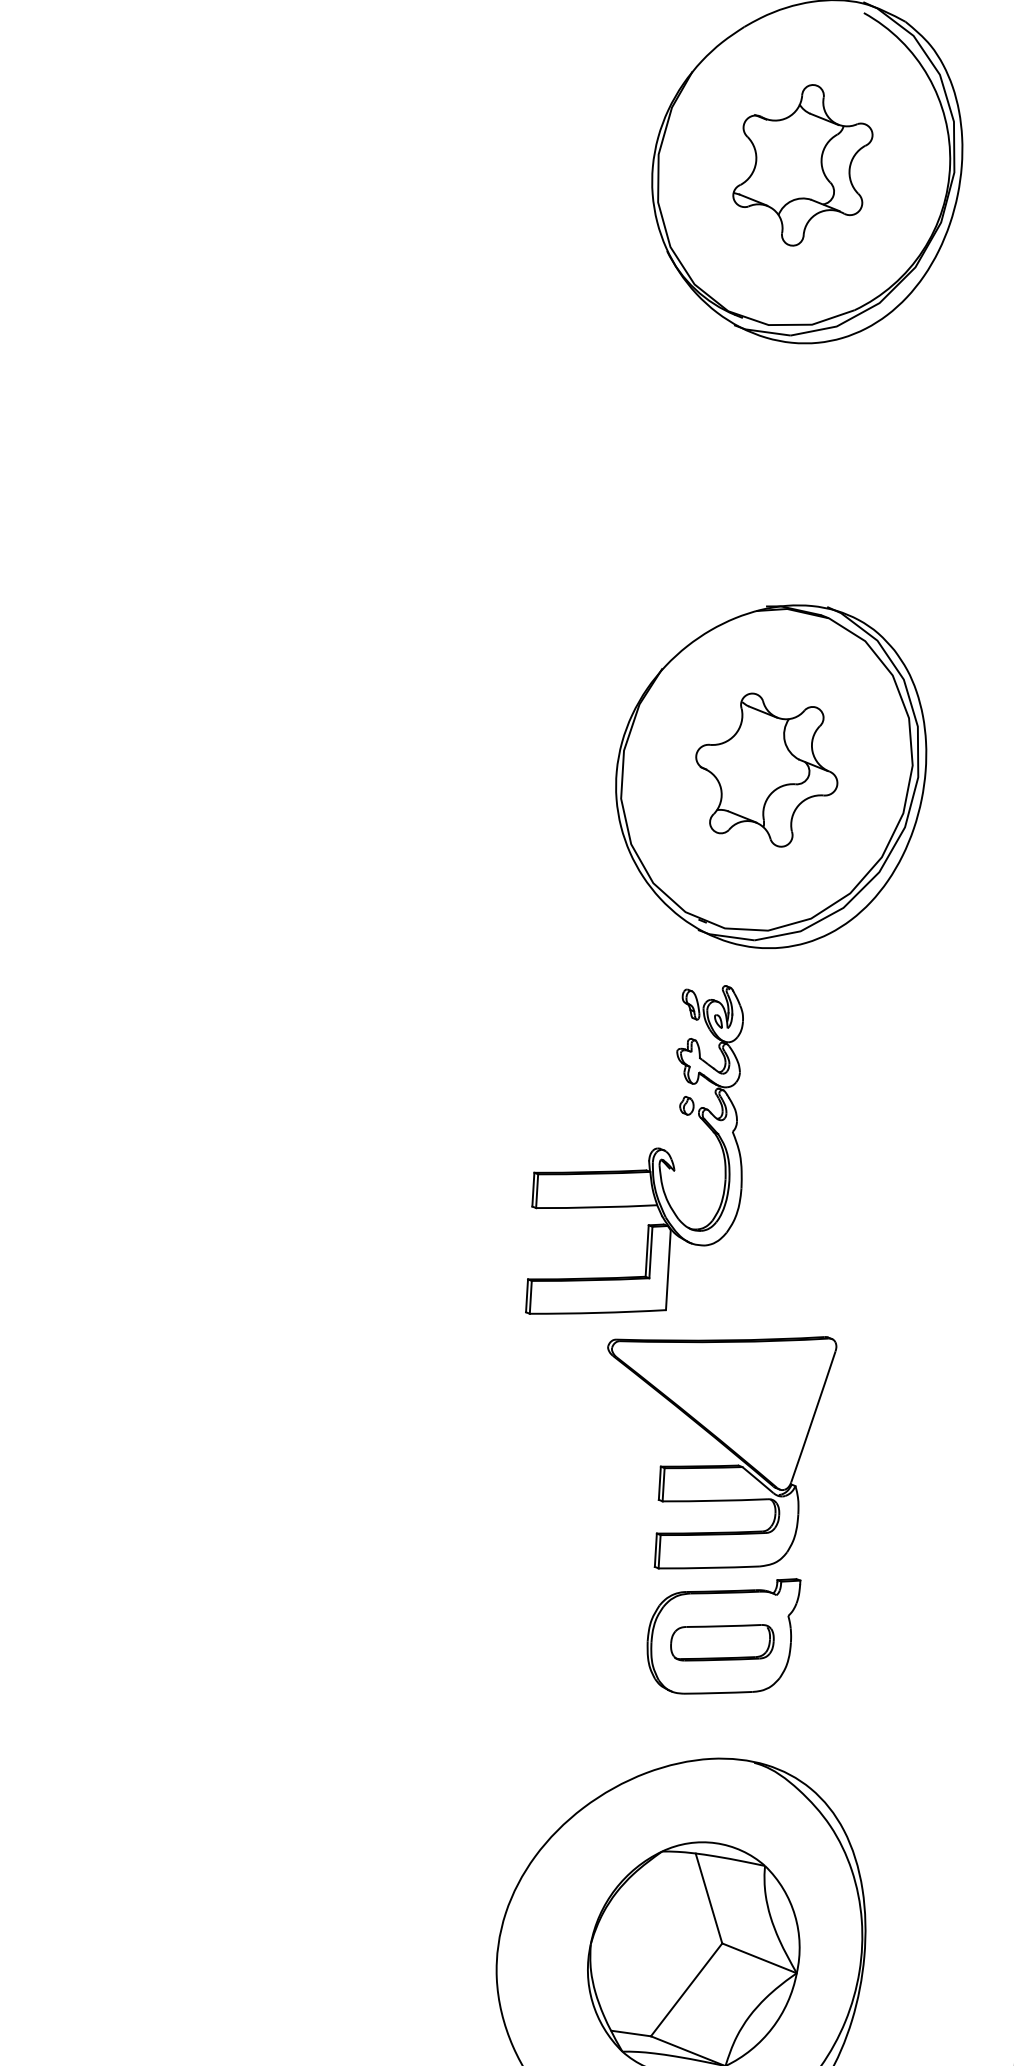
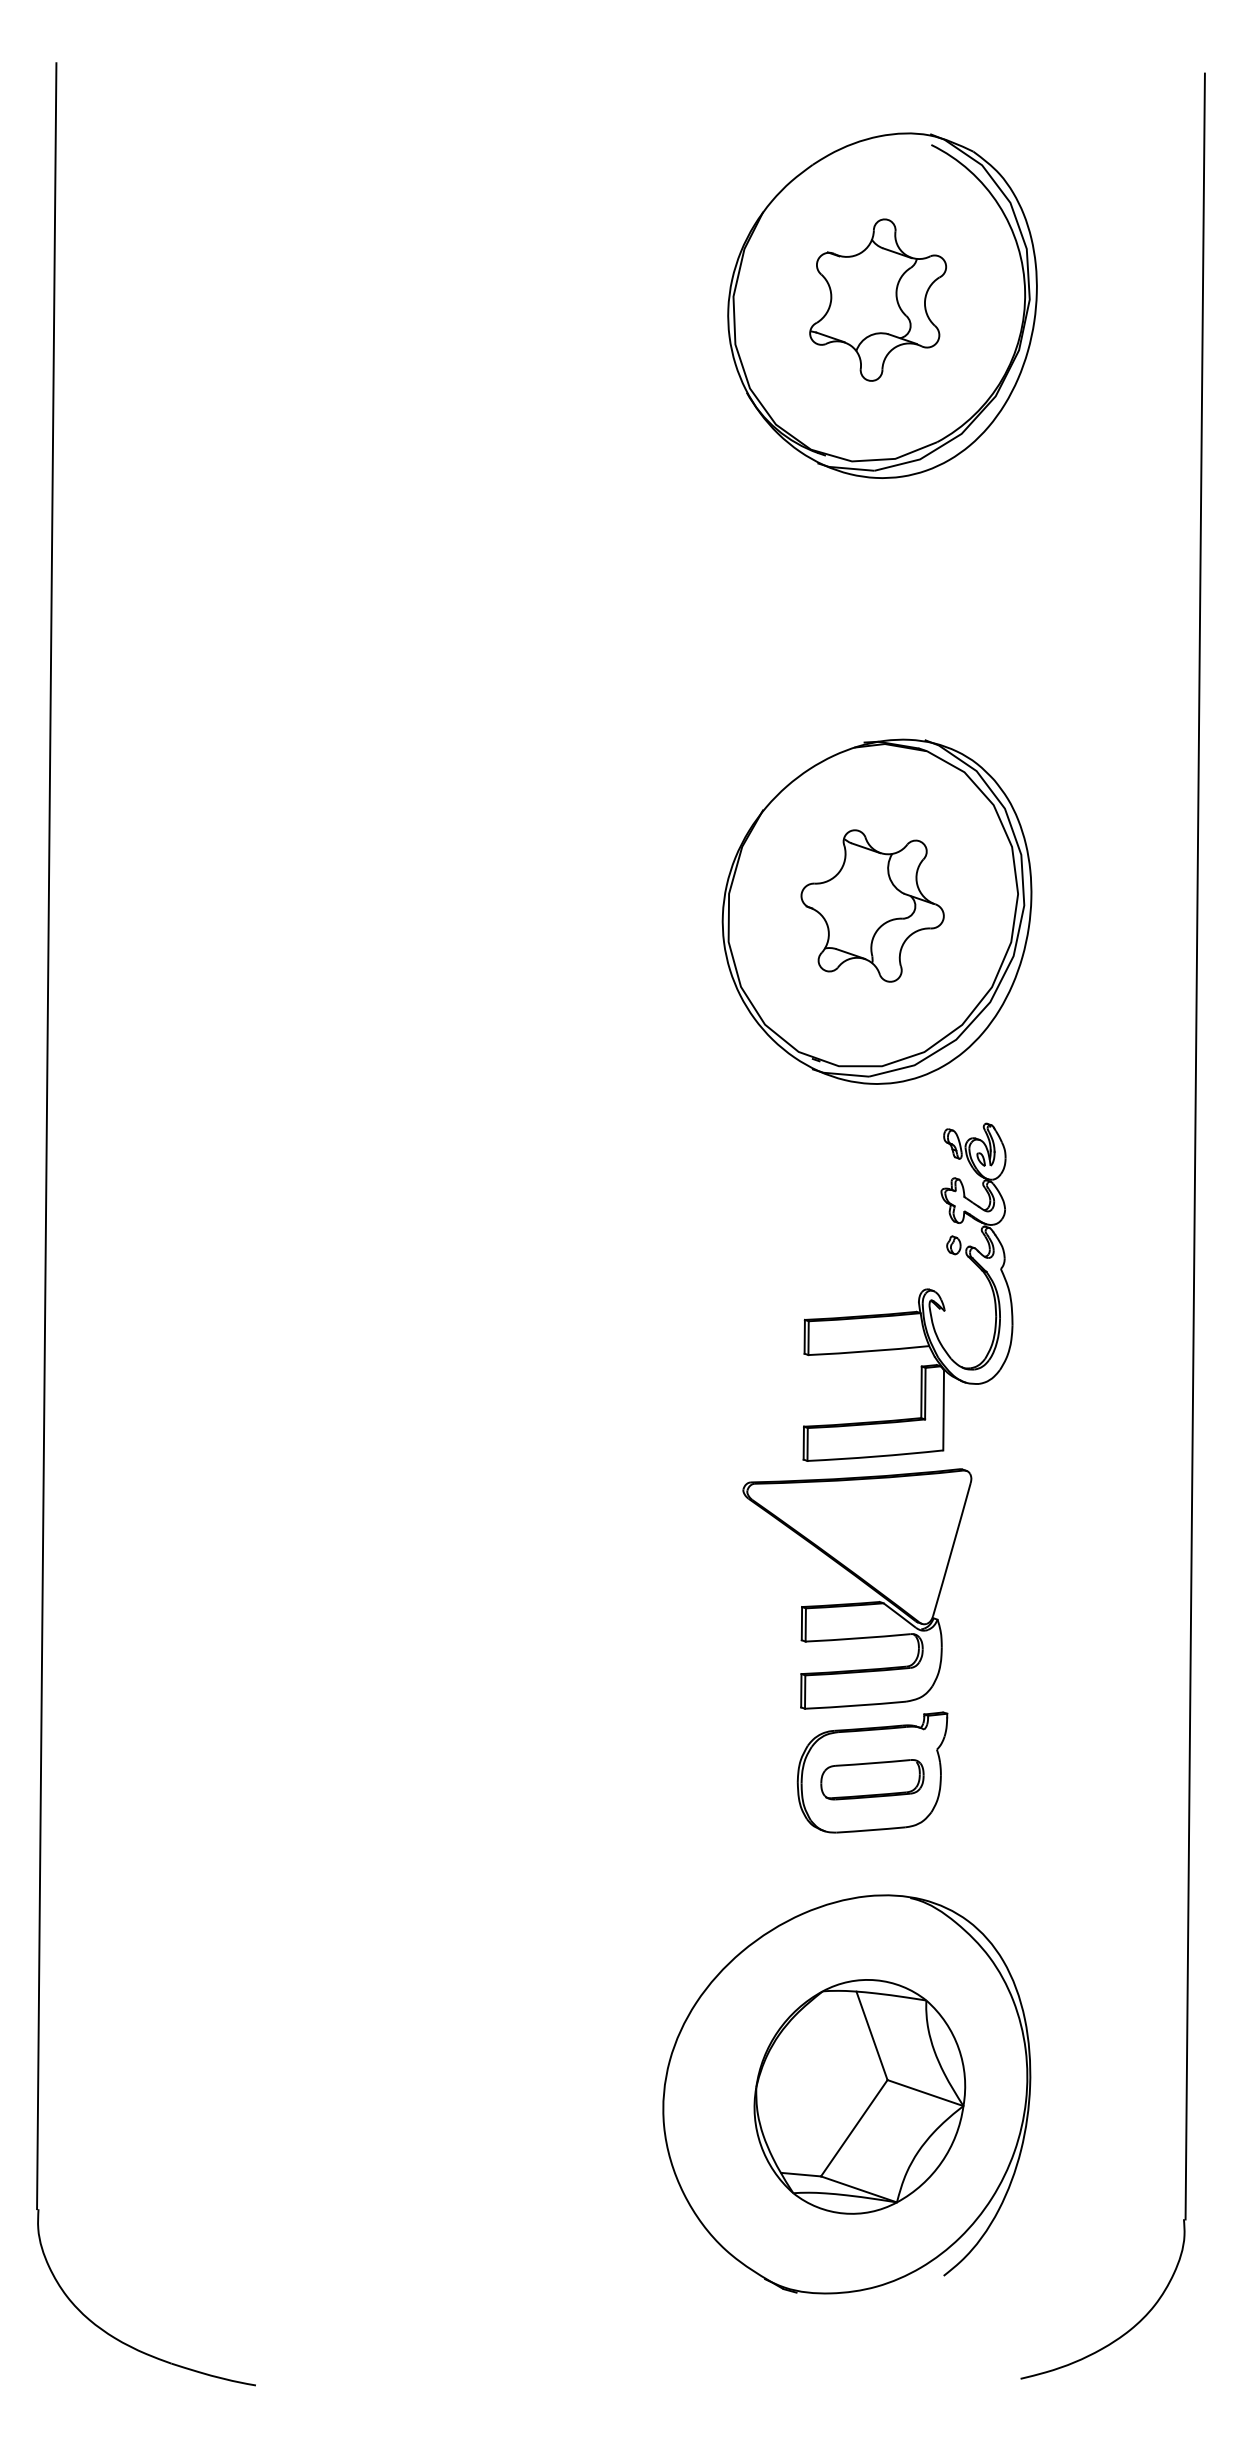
part: (649, 1155) -> (918, 1296), moved

